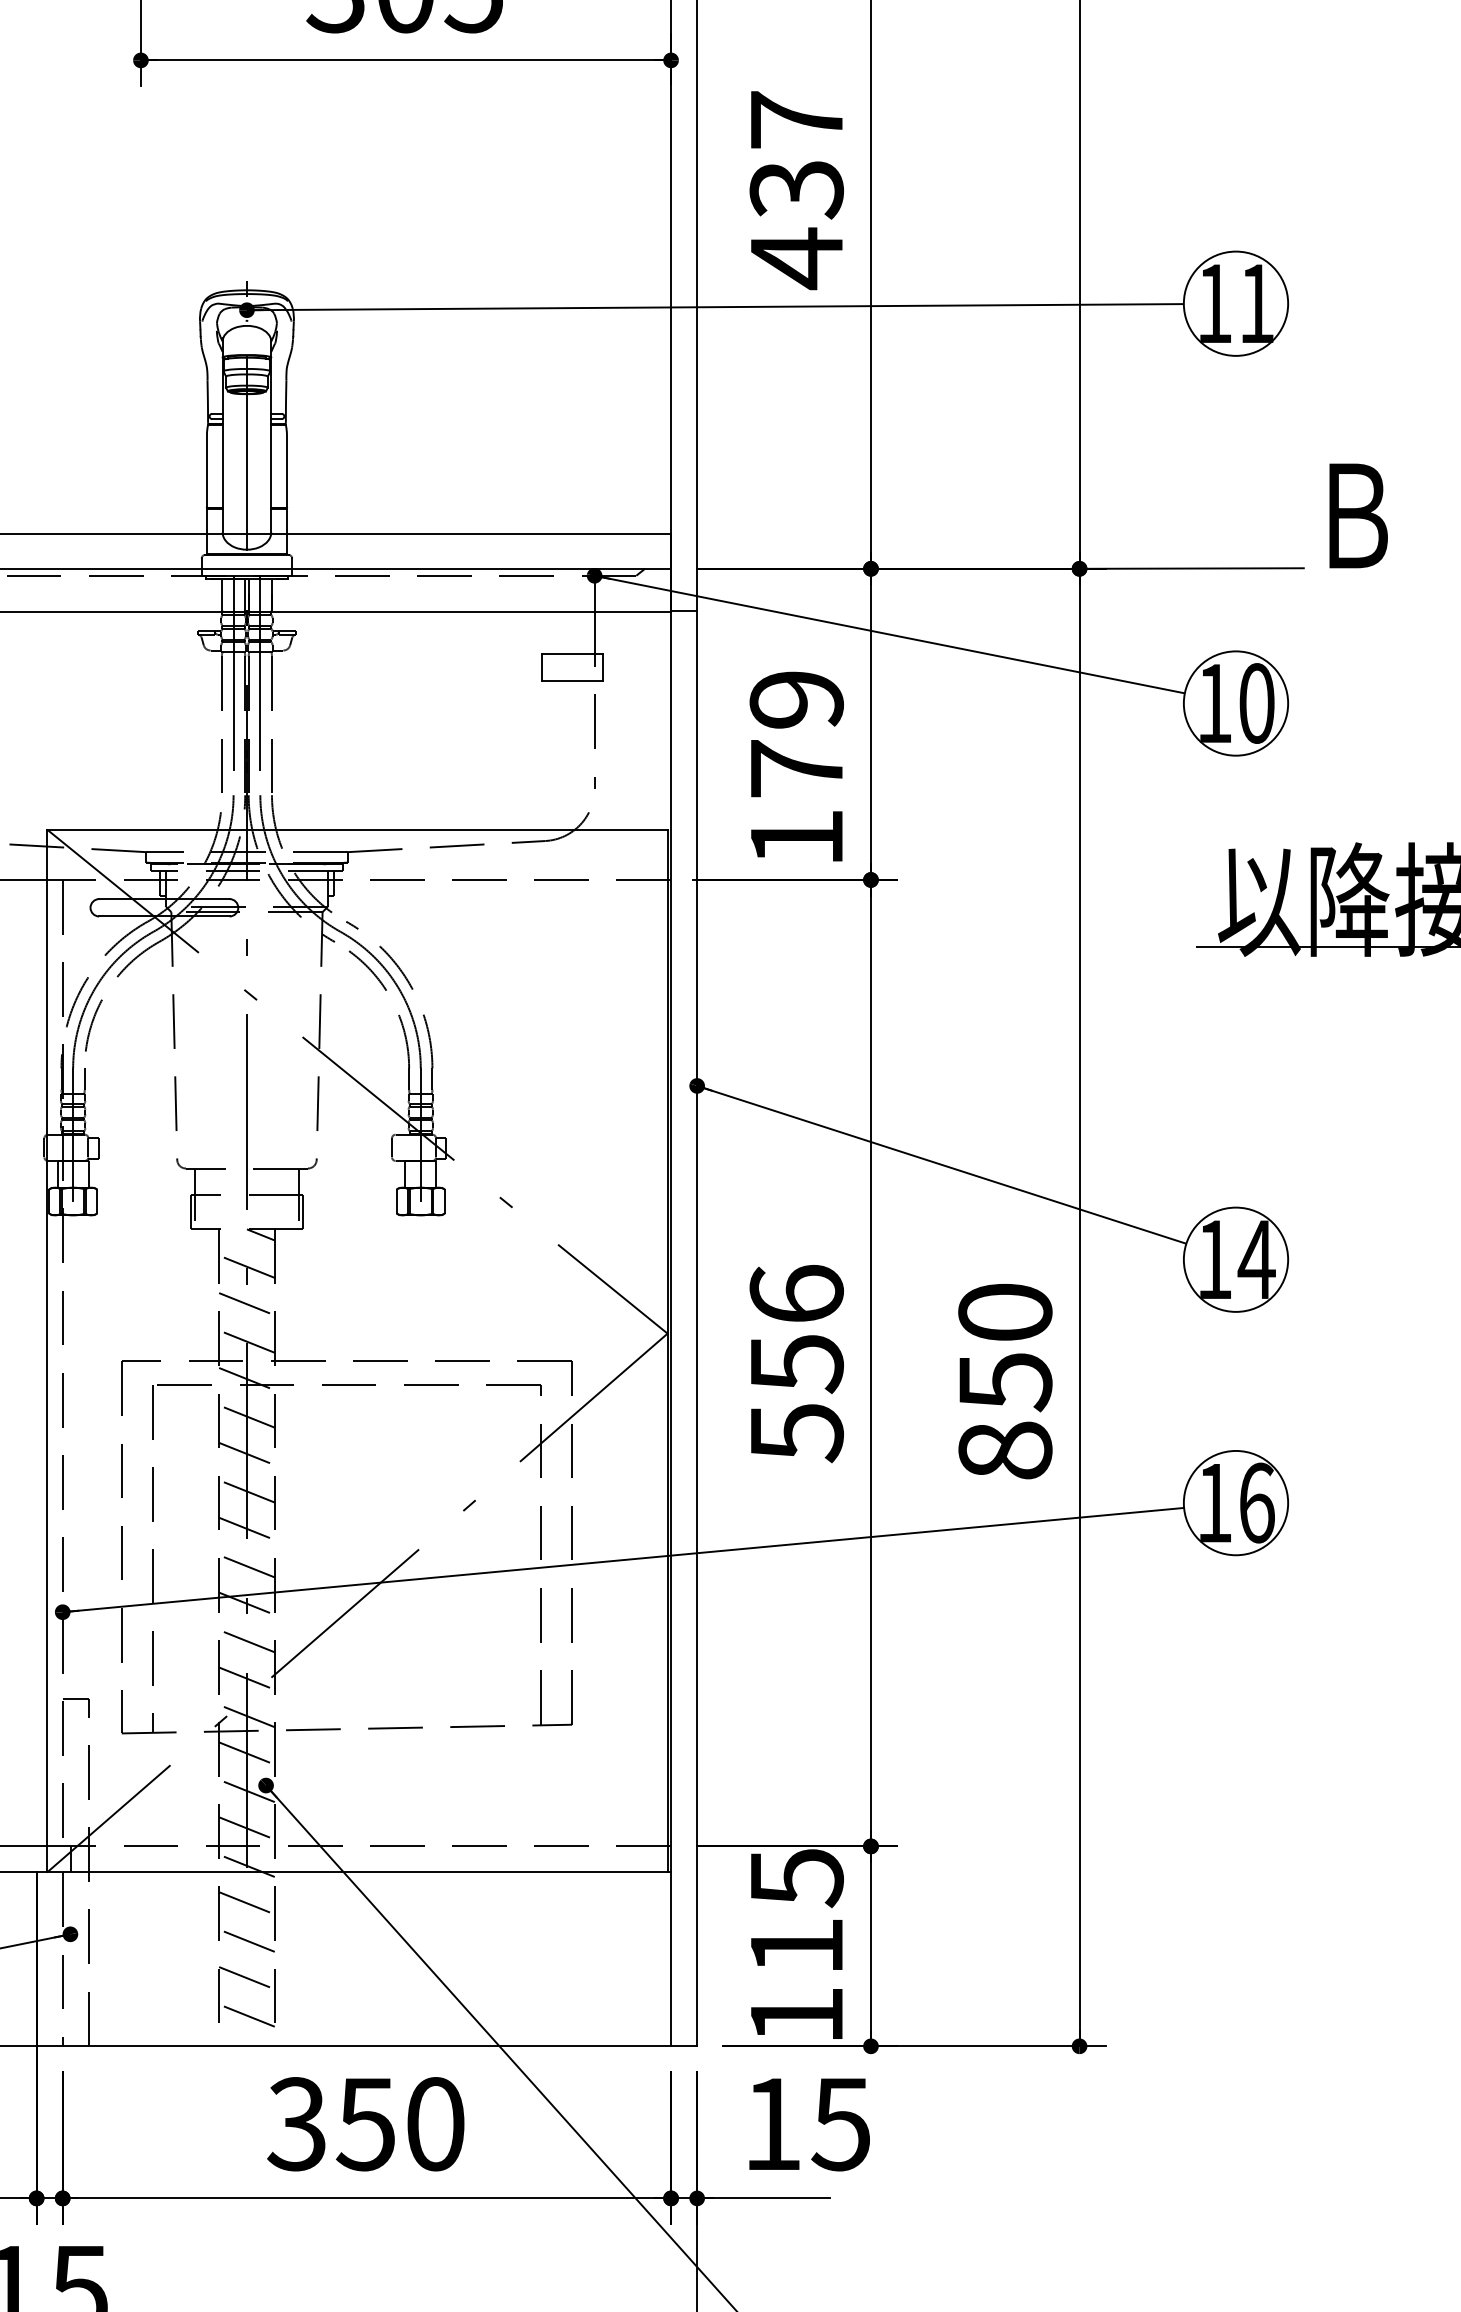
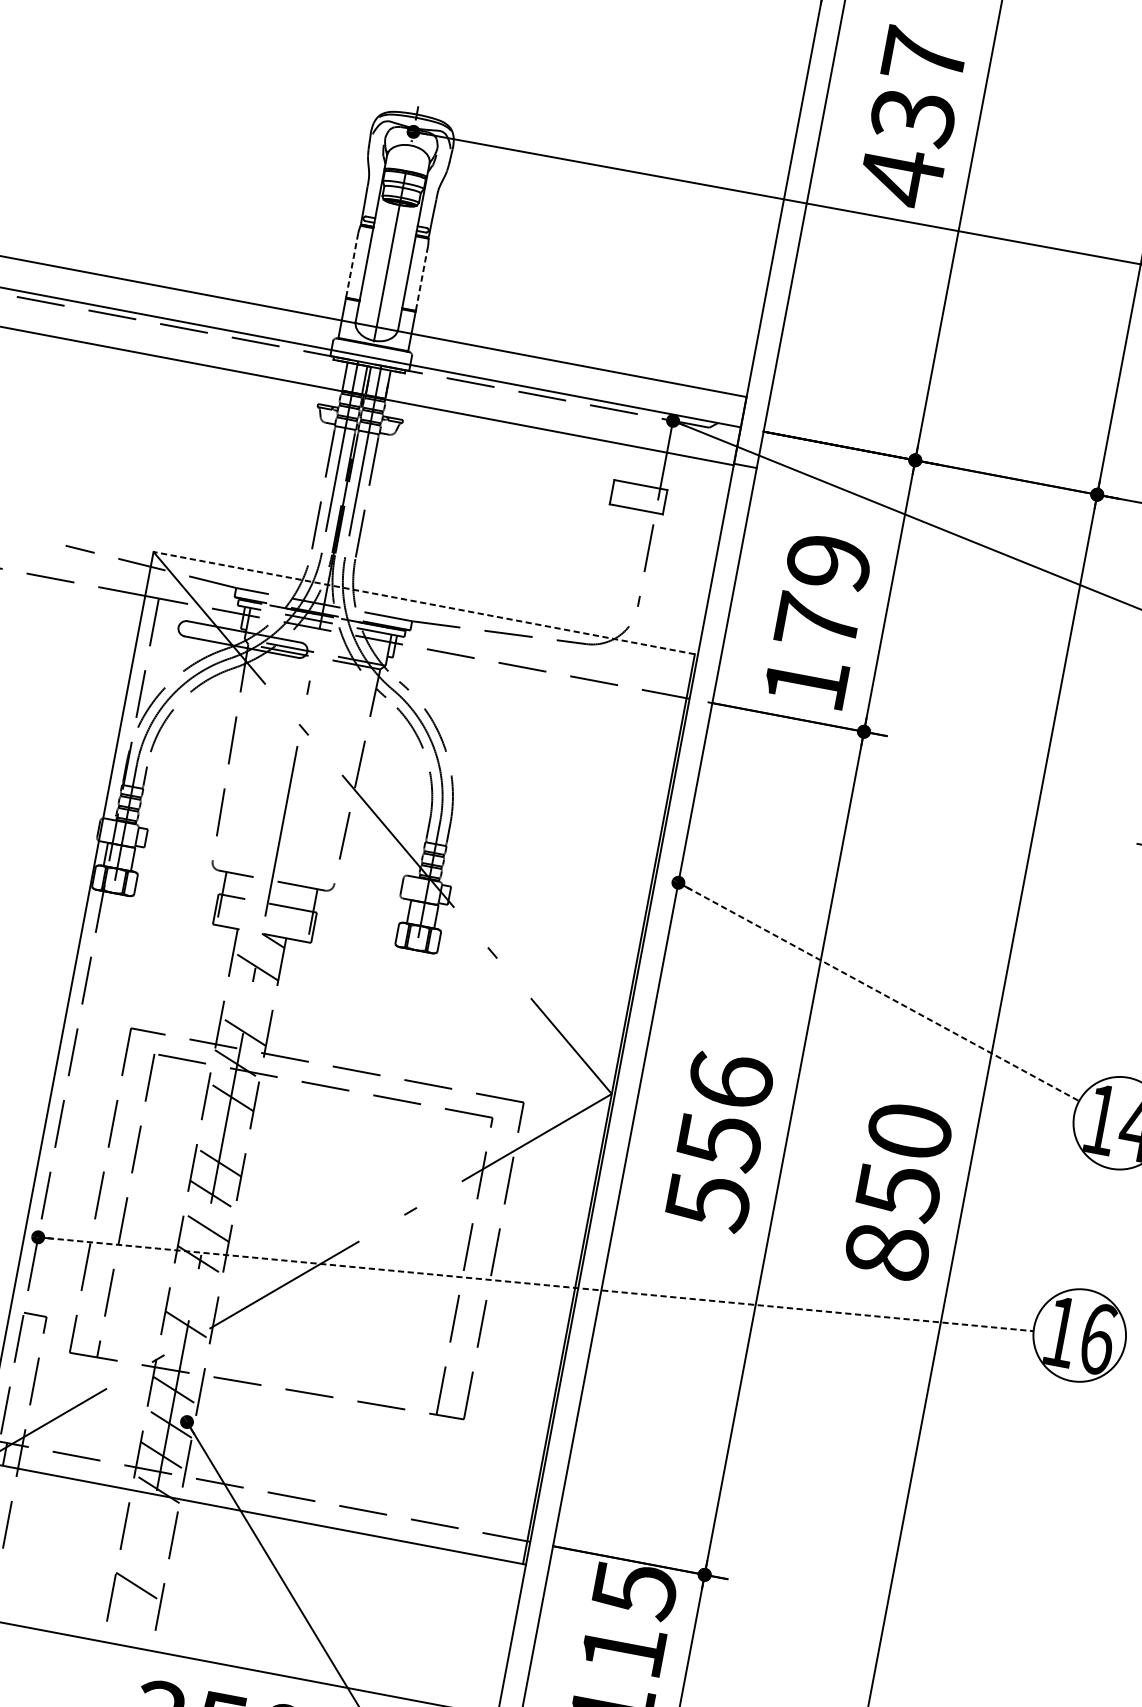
line: (206, 470) -> (351, 265), solid -> dashed
line: (286, 470) -> (421, 278), solid -> dashed
line: (356, 829) -> (423, 602), solid -> dashed
line: (942, 1165) -> (879, 992), solid -> dashed
line: (246, 1304) -> (249, 999), removed
line: (246, 1453) -> (224, 1129), removed
line: (623, 1560) -> (535, 1284), solid -> dashed
line: (246, 1641) -> (193, 1293), removed
line: (246, 1715) -> (181, 1357), removed
line: (246, 1903) -> (150, 1521), removed
line: (246, 1940) -> (144, 1553), removed
line: (246, 2015) -> (132, 1619), removed

